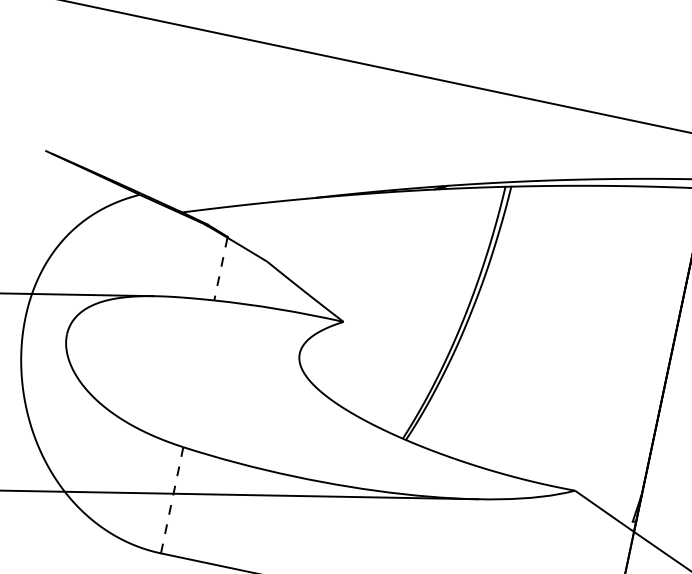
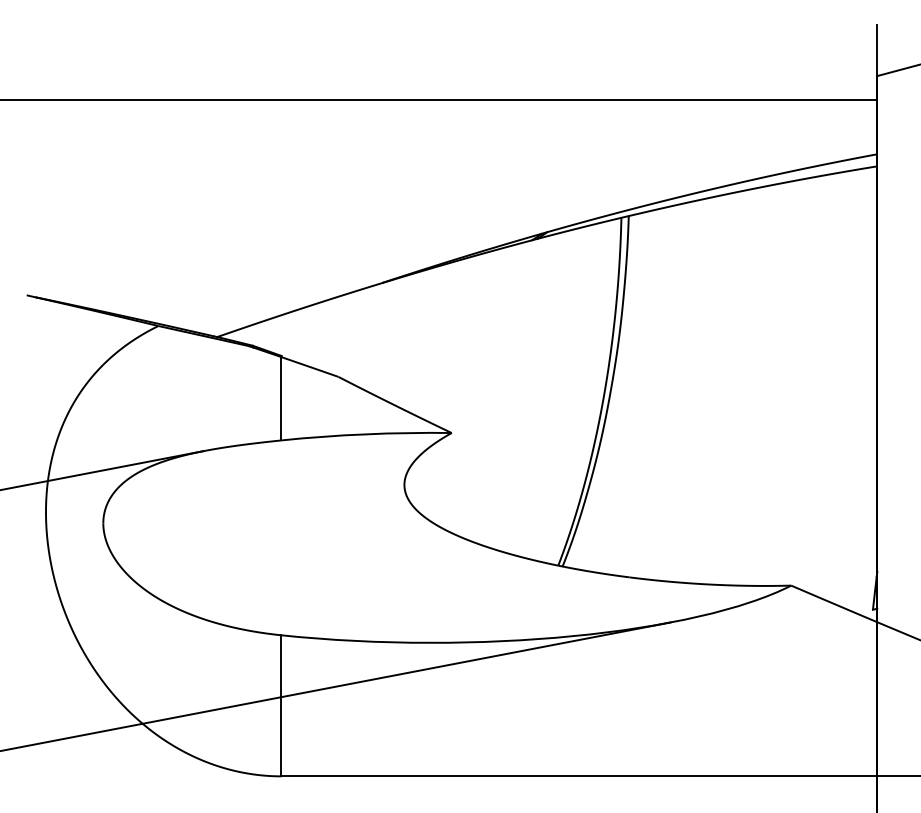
line: (220, 268) -> (281, 398), dashed -> solid
line: (172, 500) -> (281, 705), dashed -> solid

